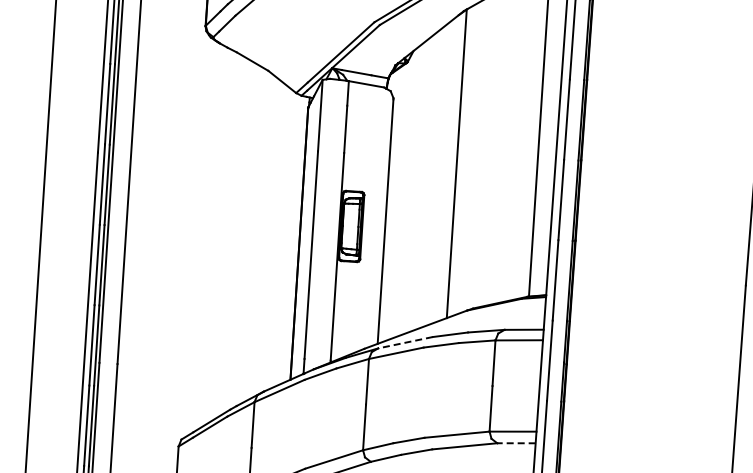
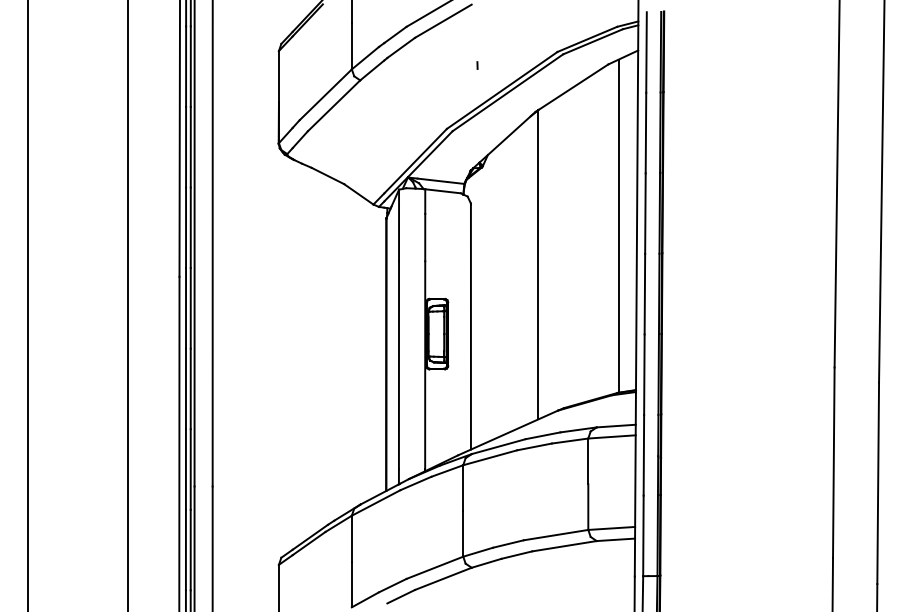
line: (405, 342) -> (498, 446), dashed -> solid
line: (516, 442) -> (615, 539), dashed -> solid

